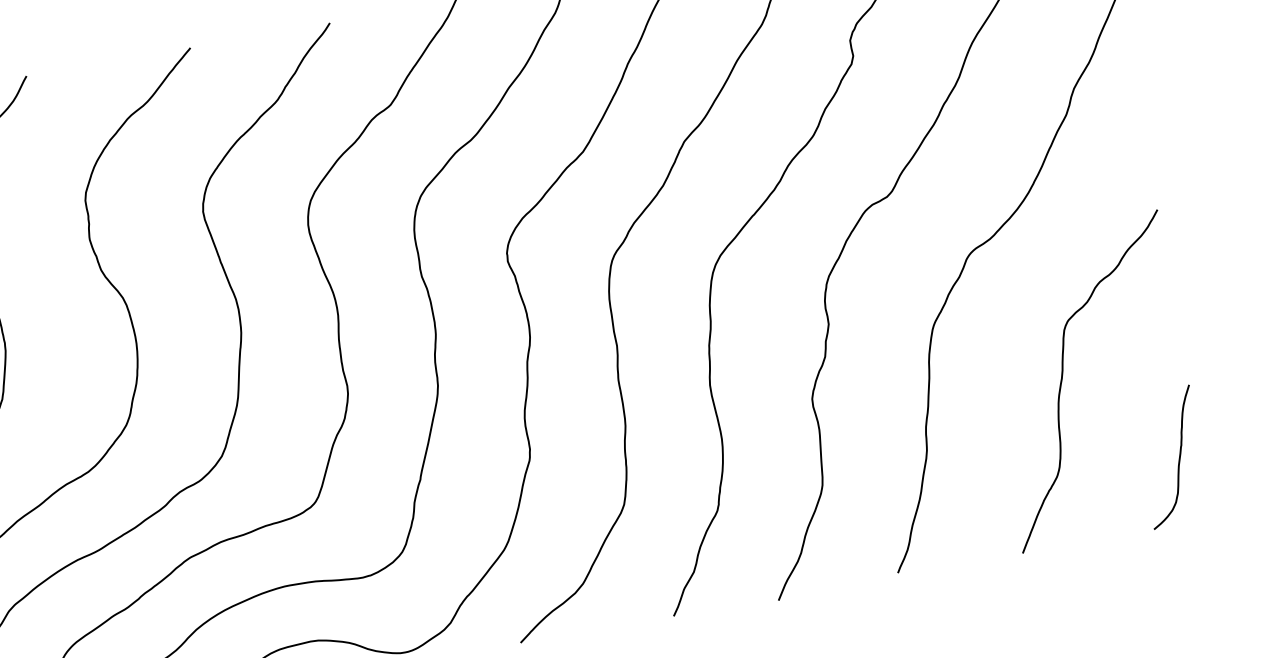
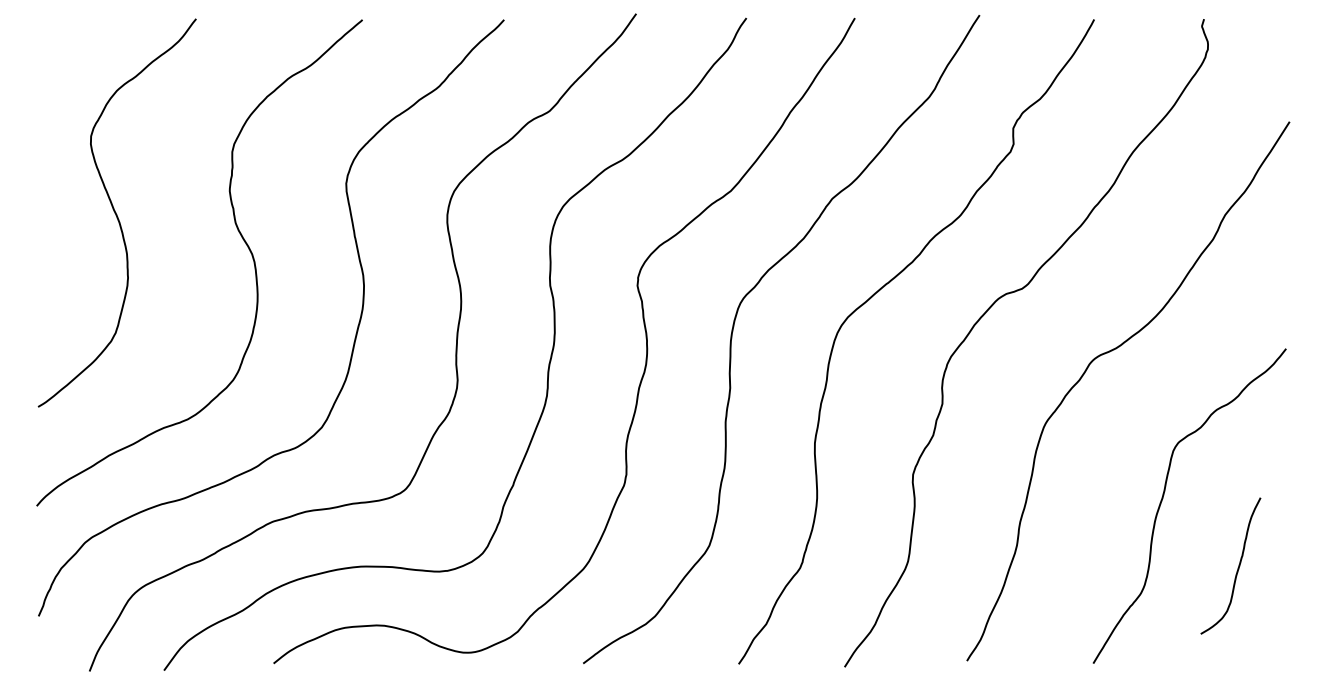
curve: (1178, 457) -> (1237, 567), moved

